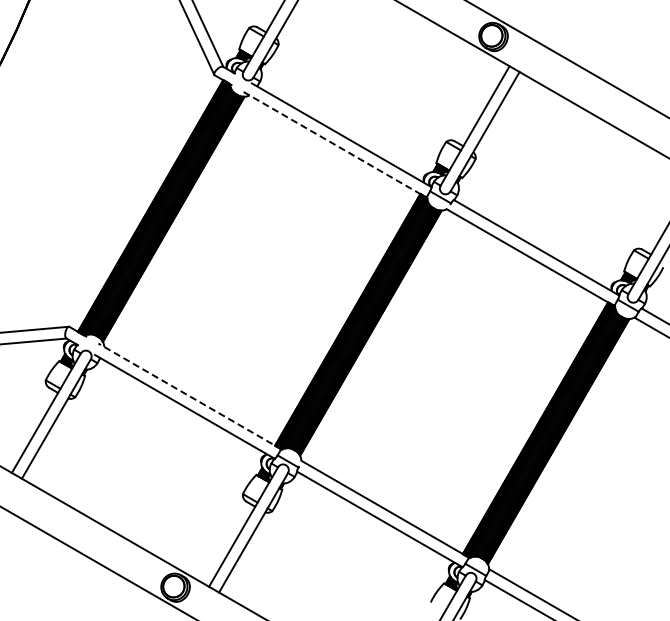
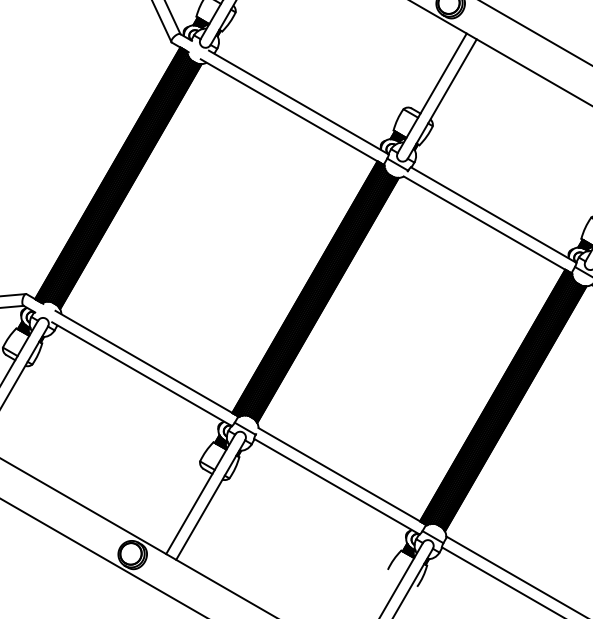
line: (335, 144) -> (292, 111), dashed -> solid
line: (190, 396) -> (147, 363), dashed -> solid

